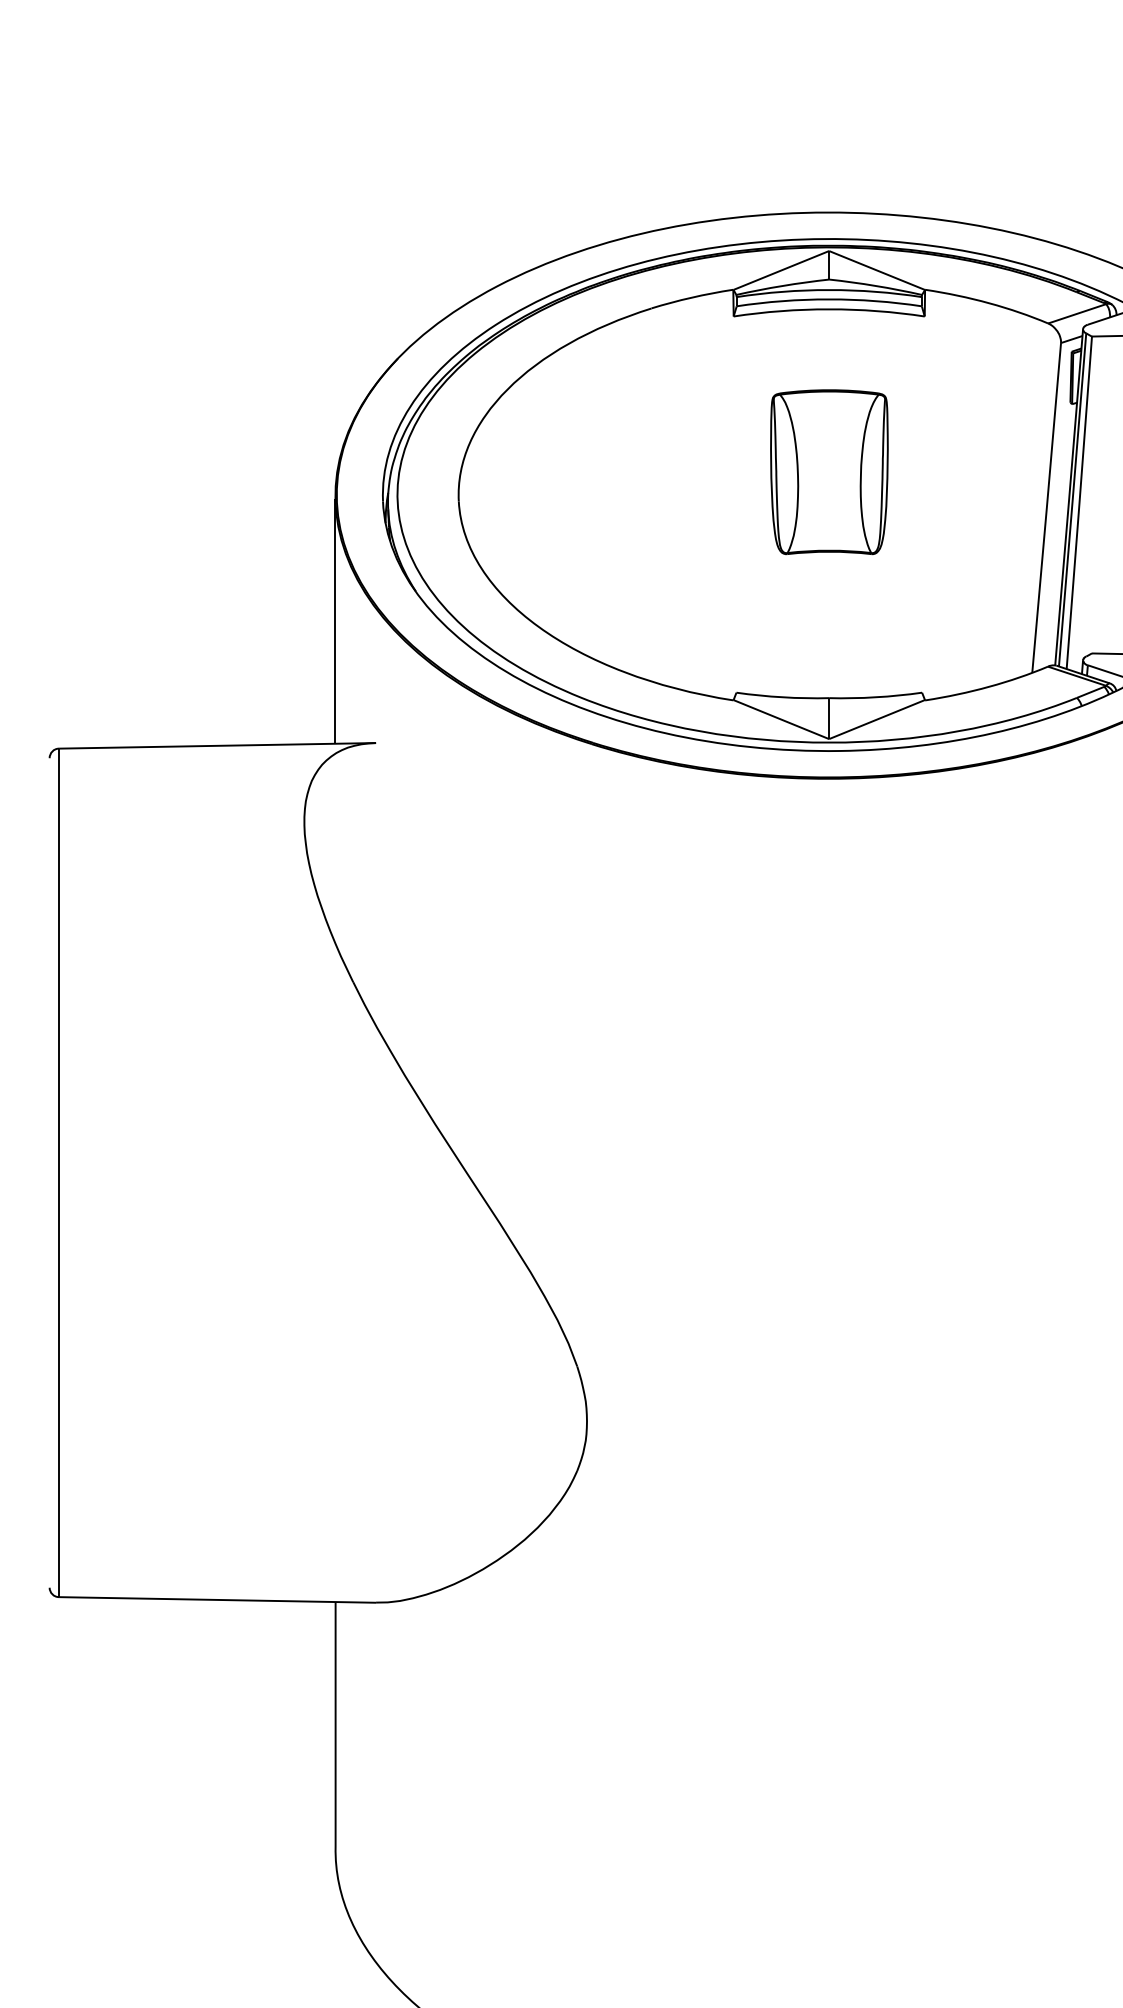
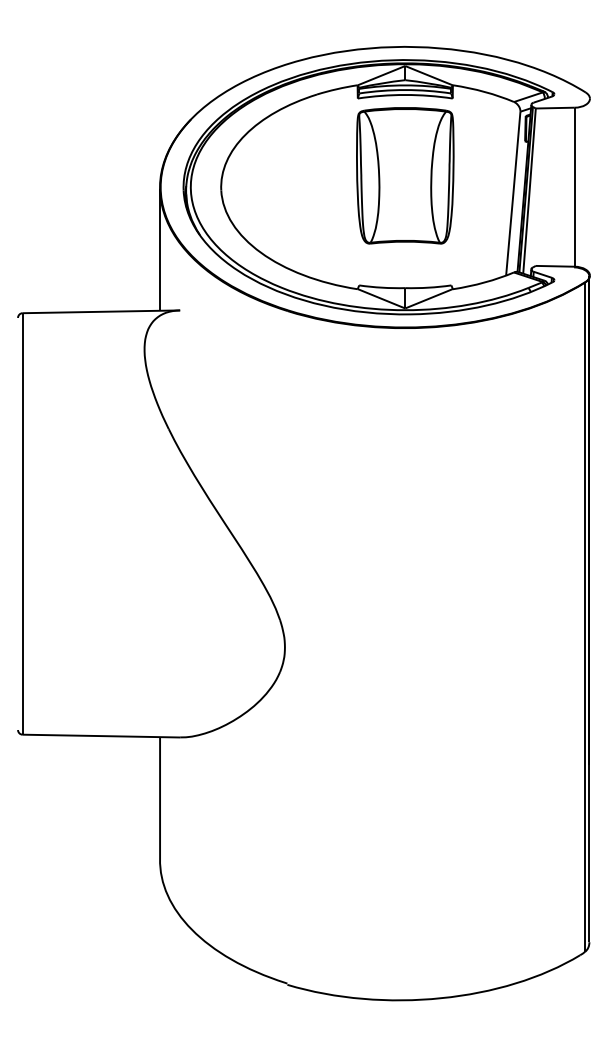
part: (829, 471) -> (405, 175), size x1.67

